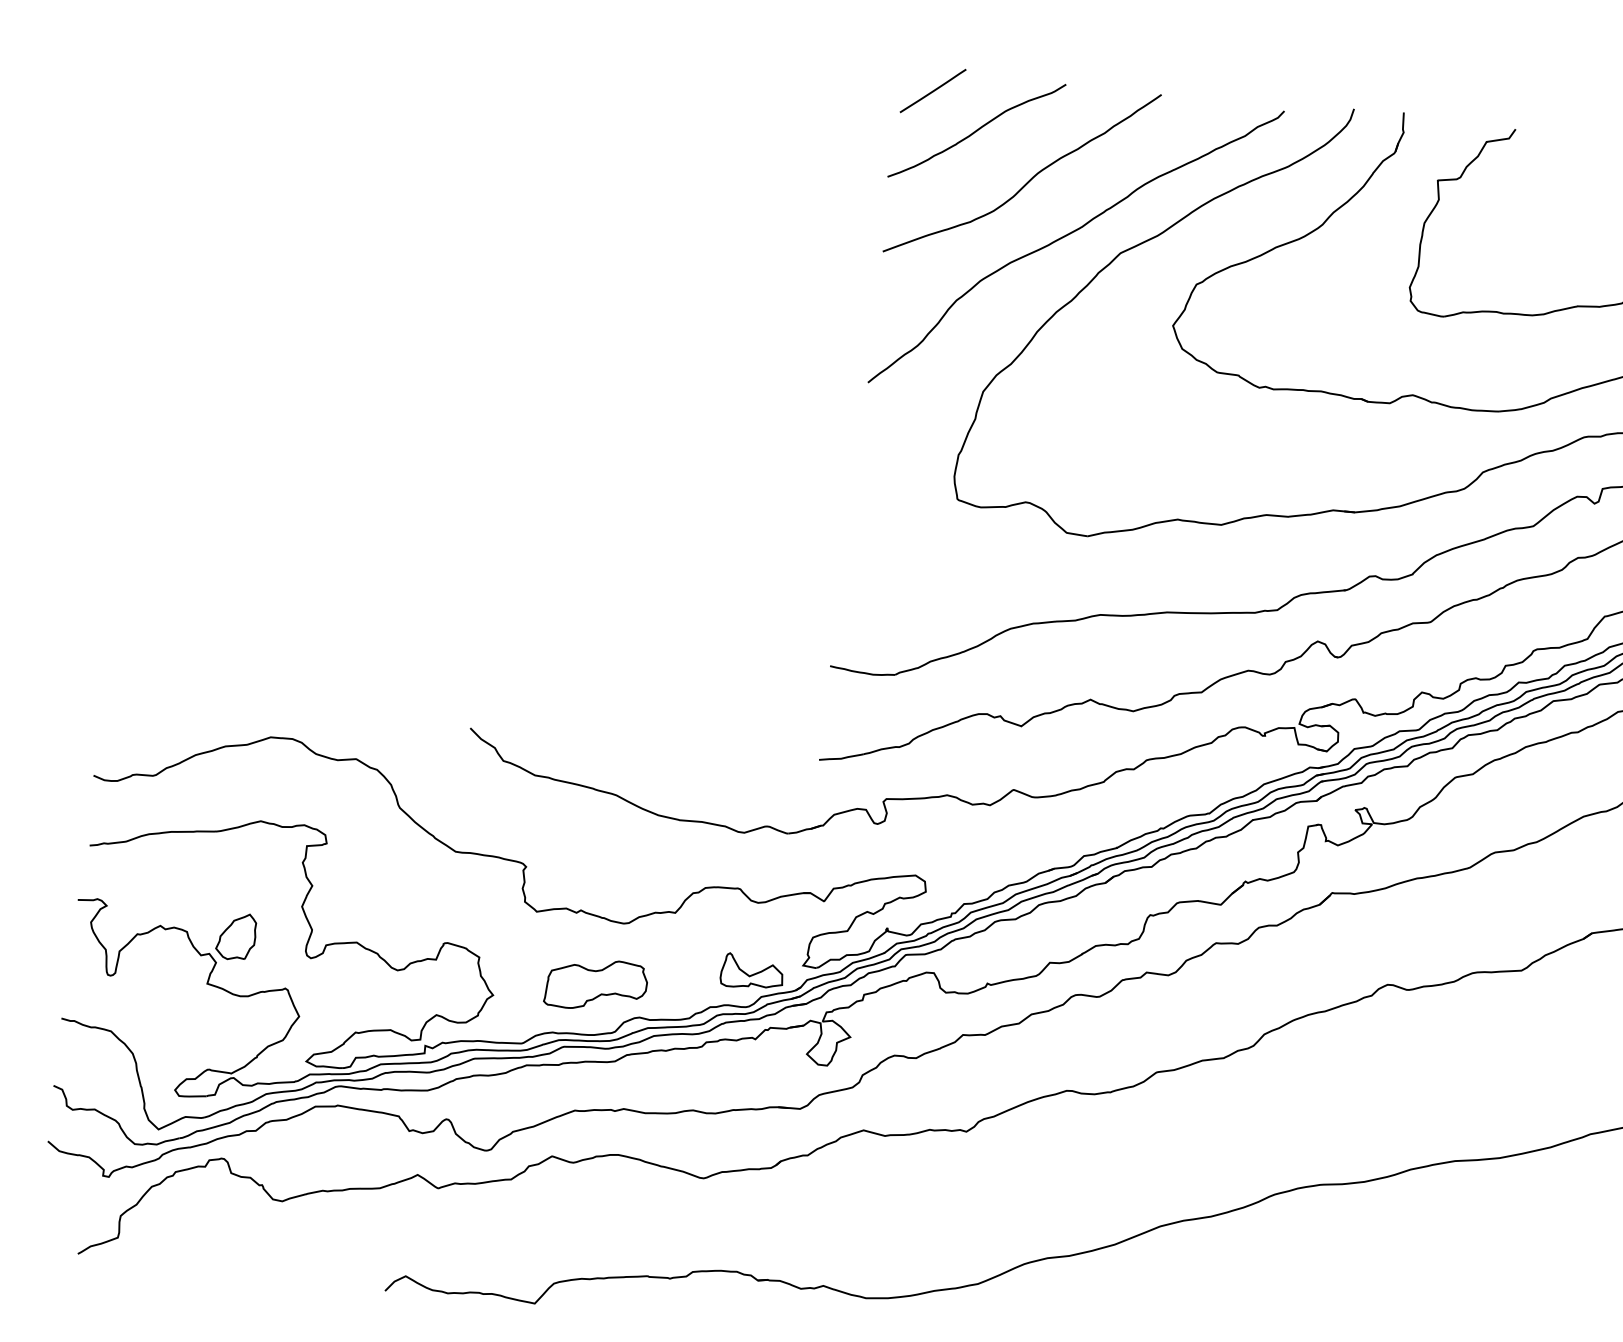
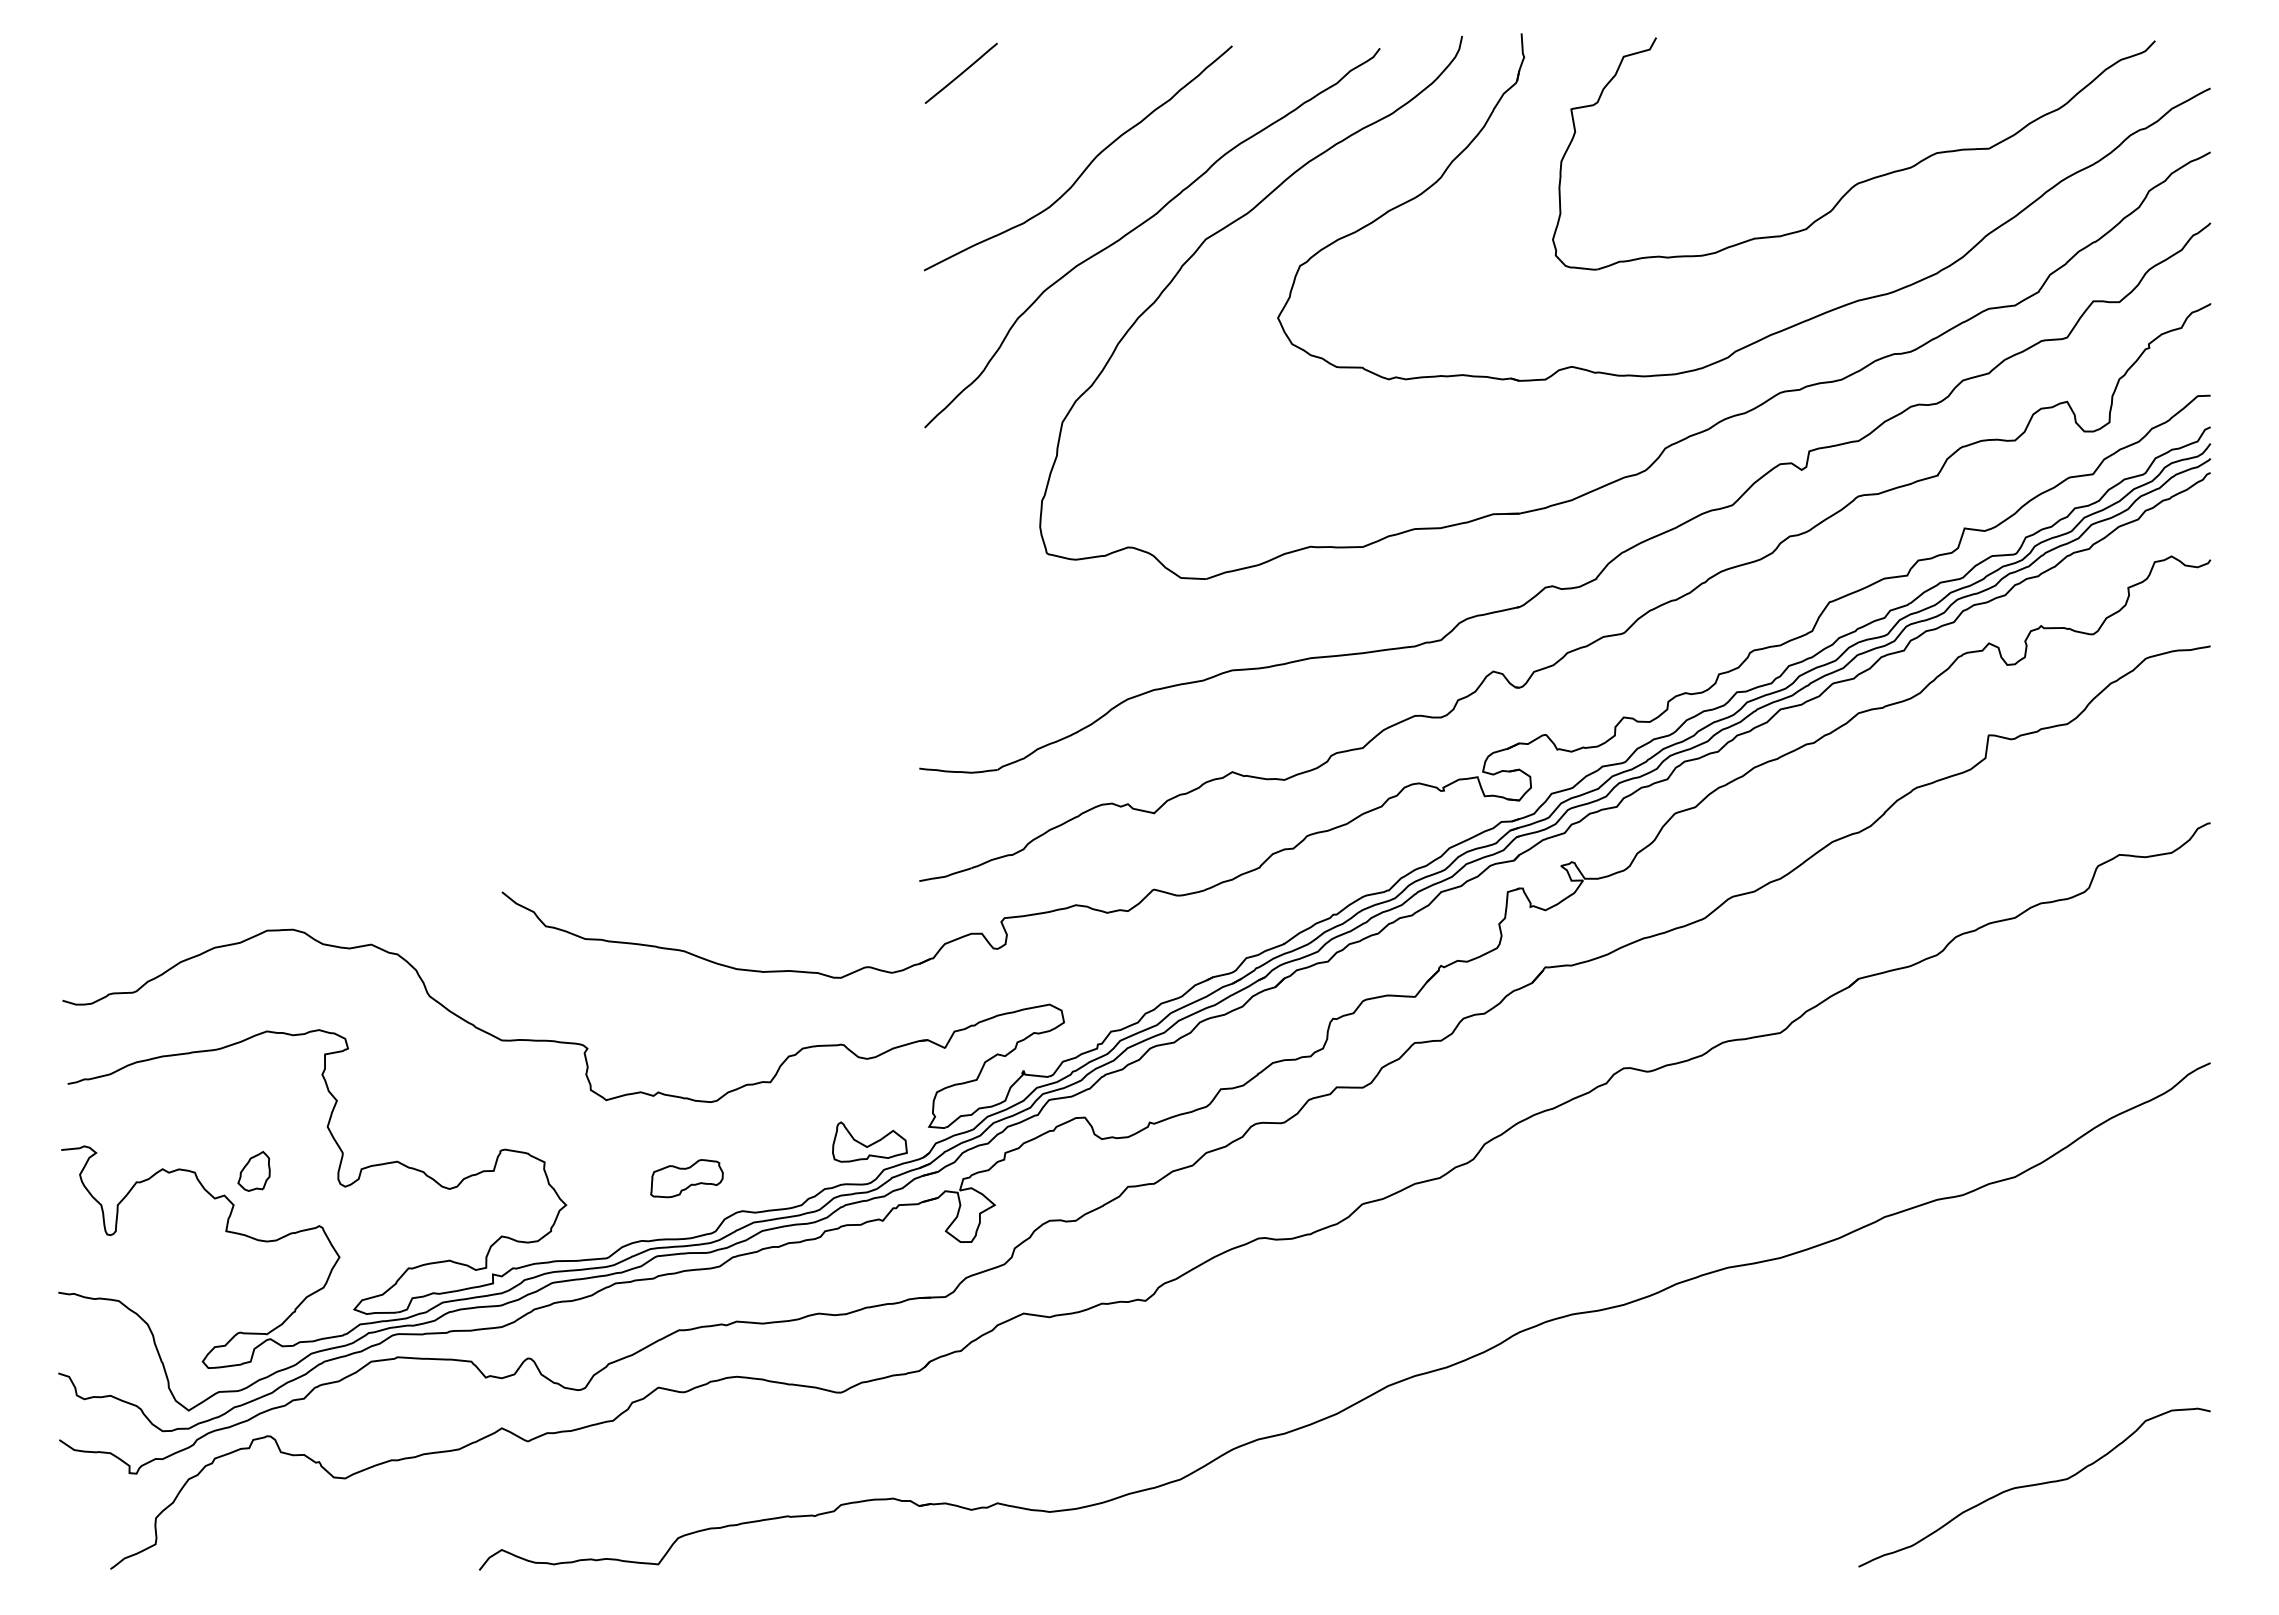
curve: (976, 130) -> (1018, 113), removed
part: (235, 936) -> (253, 1171), size x0.7
part: (595, 984) -> (686, 1178), size x0.6

